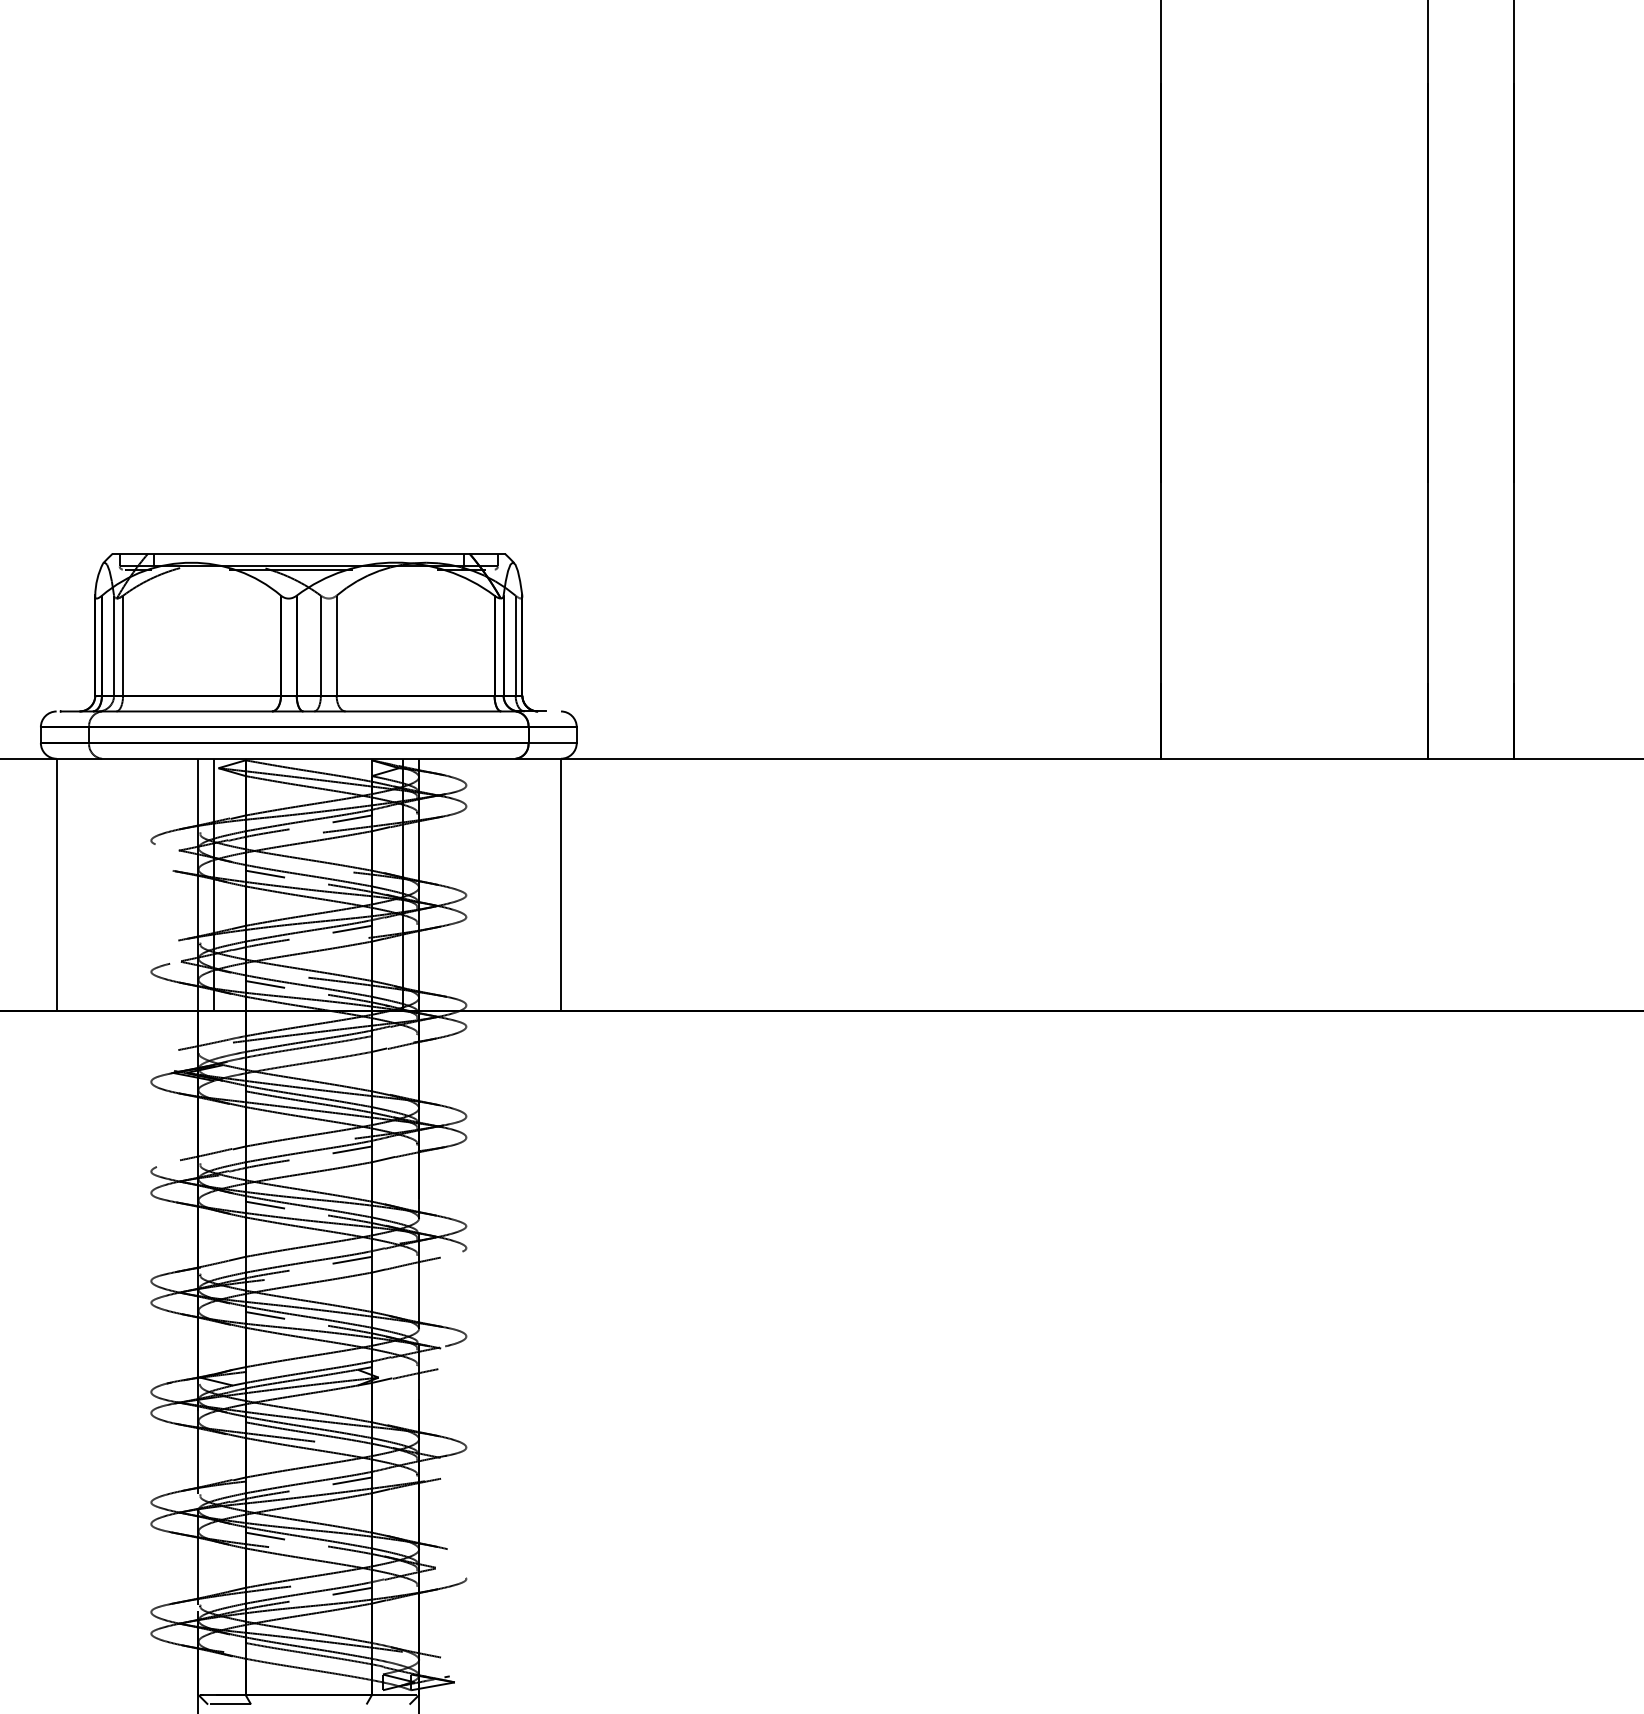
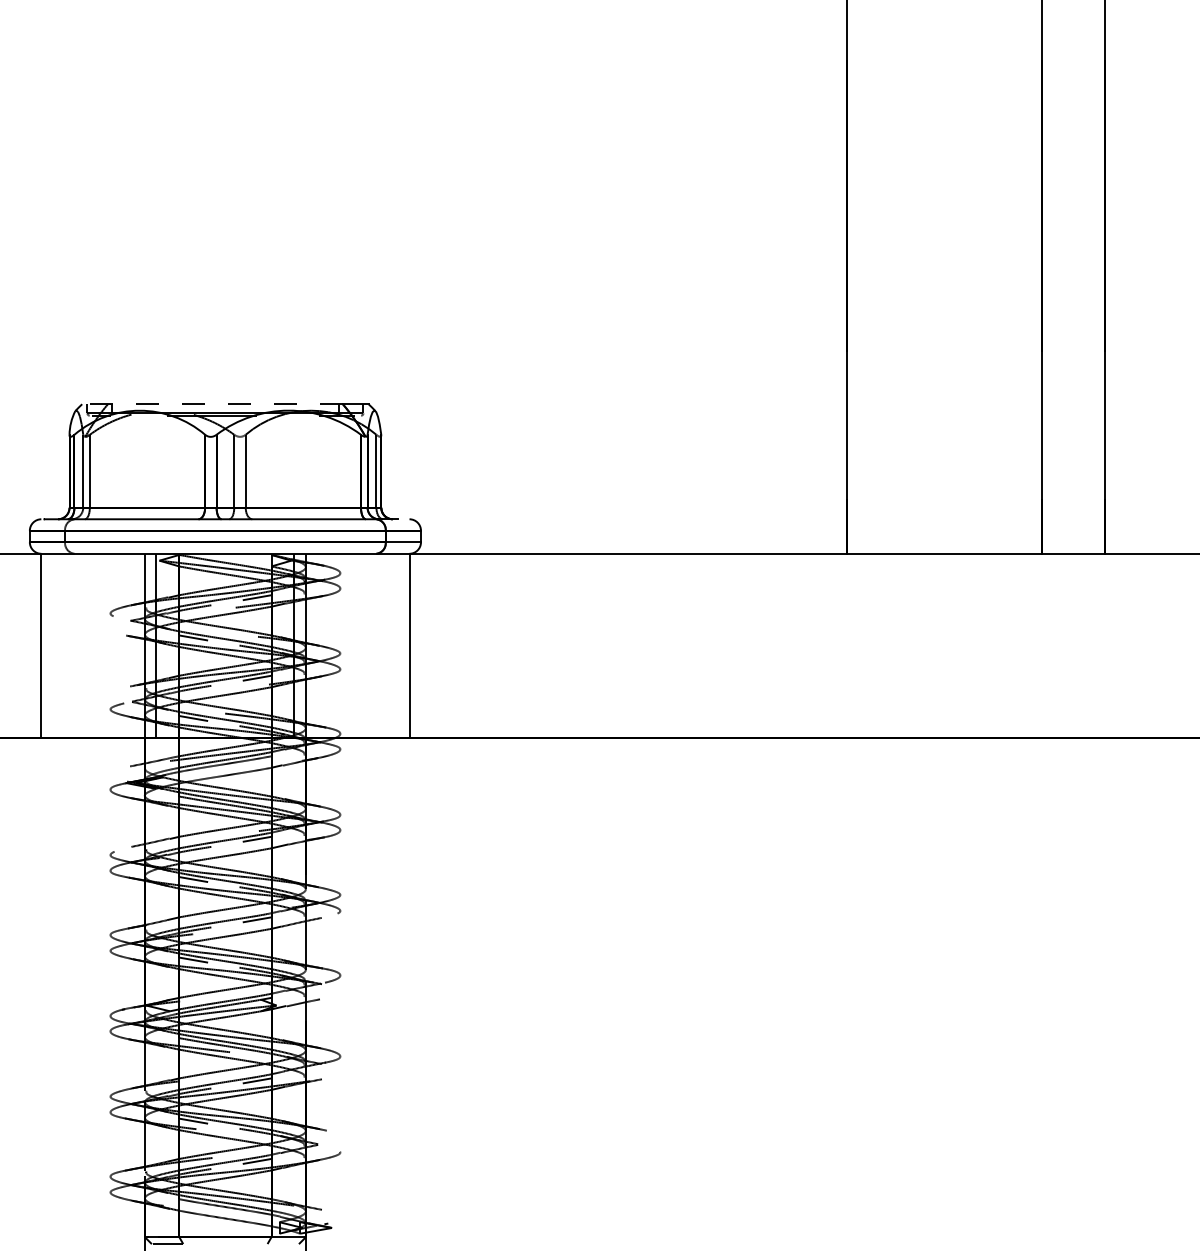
line: (291, 553) -> (212, 403), solid -> dashed

